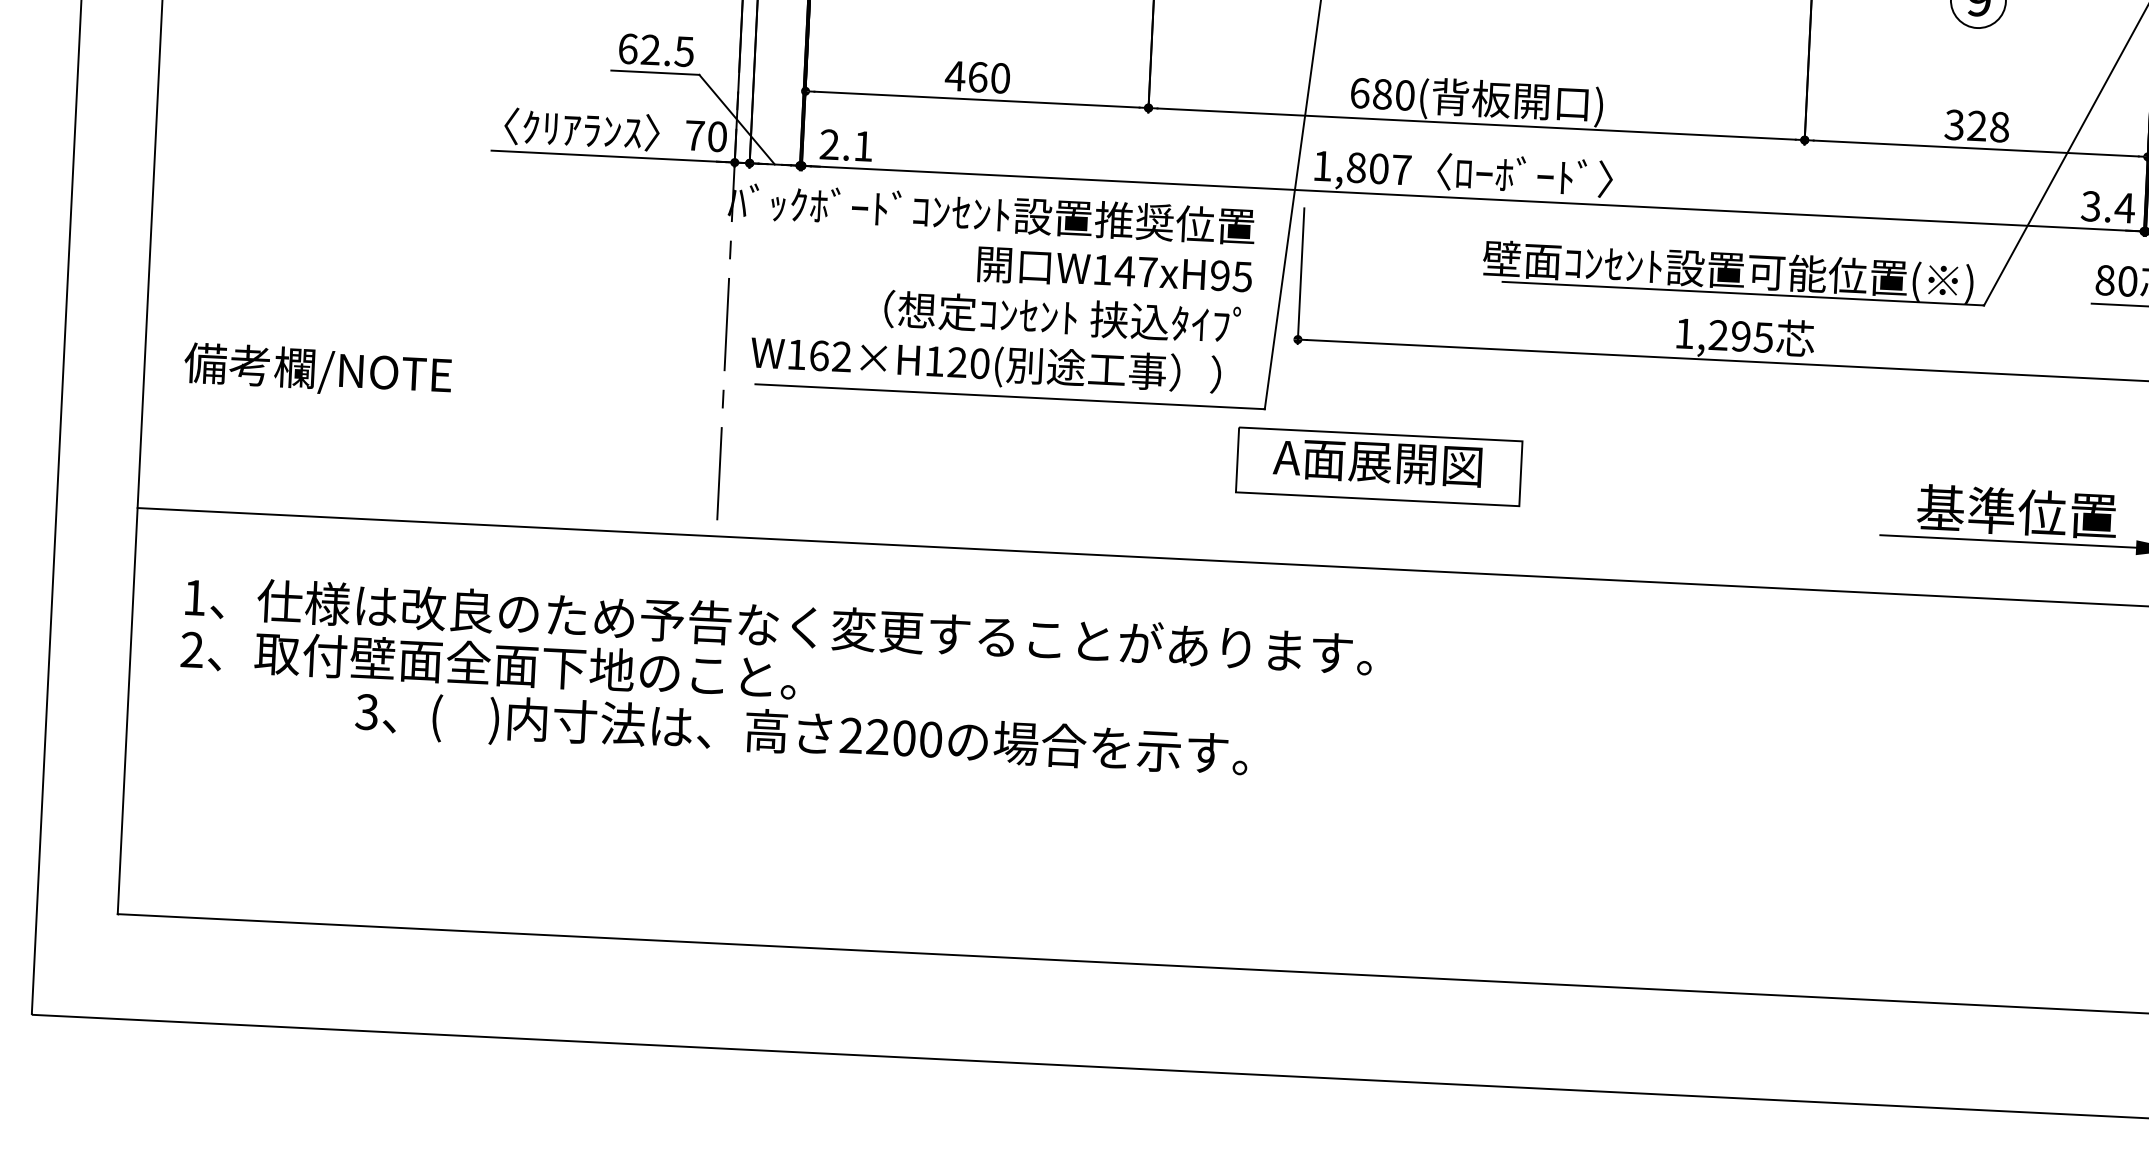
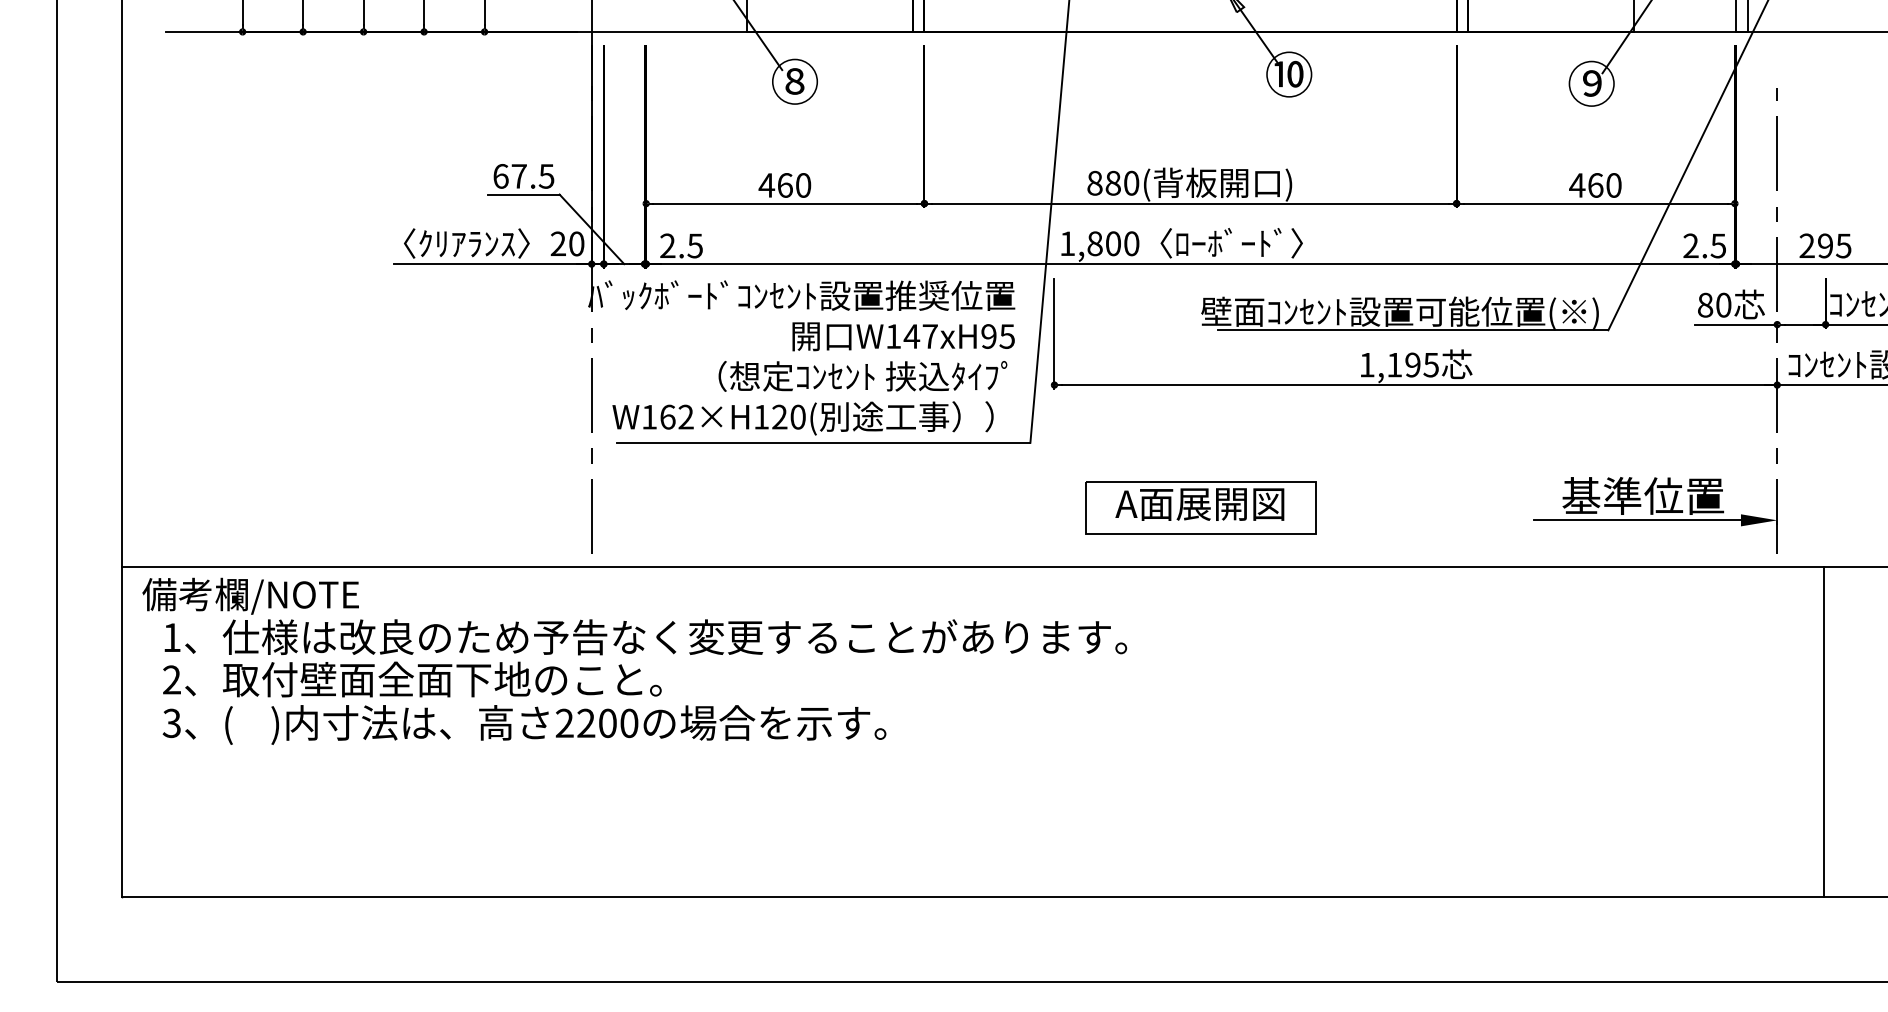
text: (649, 50) -> (518, 176), 62.5 -> 67.5
text: (1359, 92) -> (1094, 182), 680( -> 880(
text: (1976, 126) -> (1595, 185), 328 -> 460
text: (695, 135) -> (558, 243), 70 -> 20
text: (862, 145) -> (694, 245), 2.1 -> 2.5
text: (1401, 169) -> (1131, 243), 1,807 -> 1,800
text: (2107, 206) -> (1704, 245), 3.4 -> 2.5
text: (1718, 334) -> (1394, 364), 1,295 -> 1,195
text: (317, 370) -> (250, 595), moved
part: (1378, 466) -> (1200, 507), moved
text: (801, 734) -> (524, 724), moved

